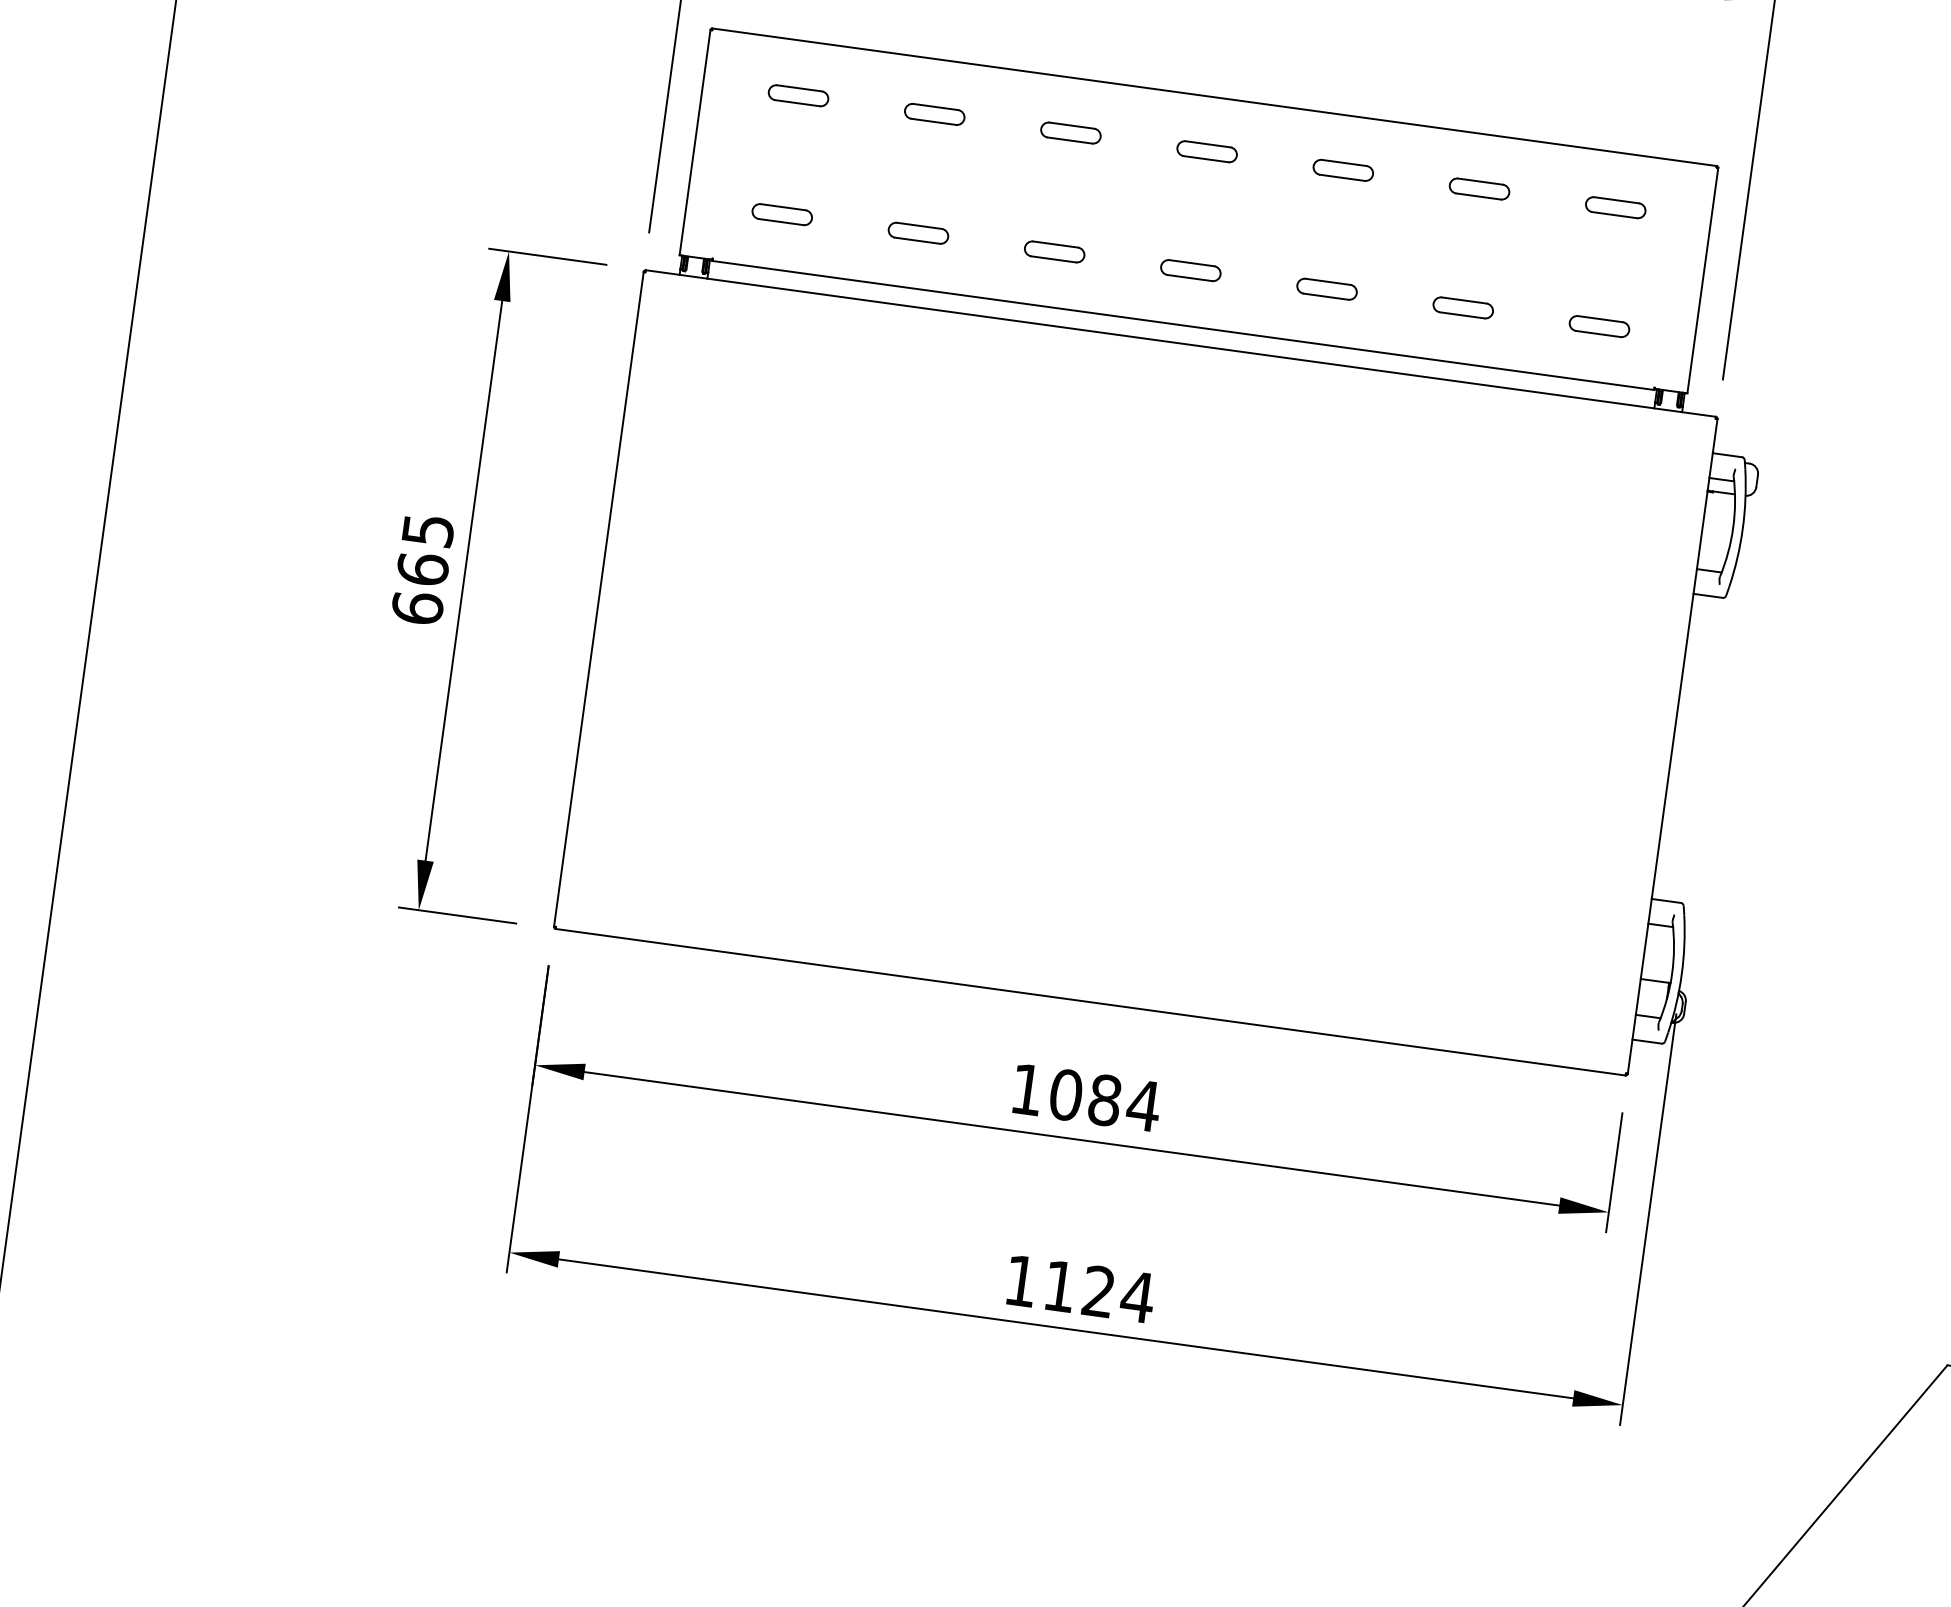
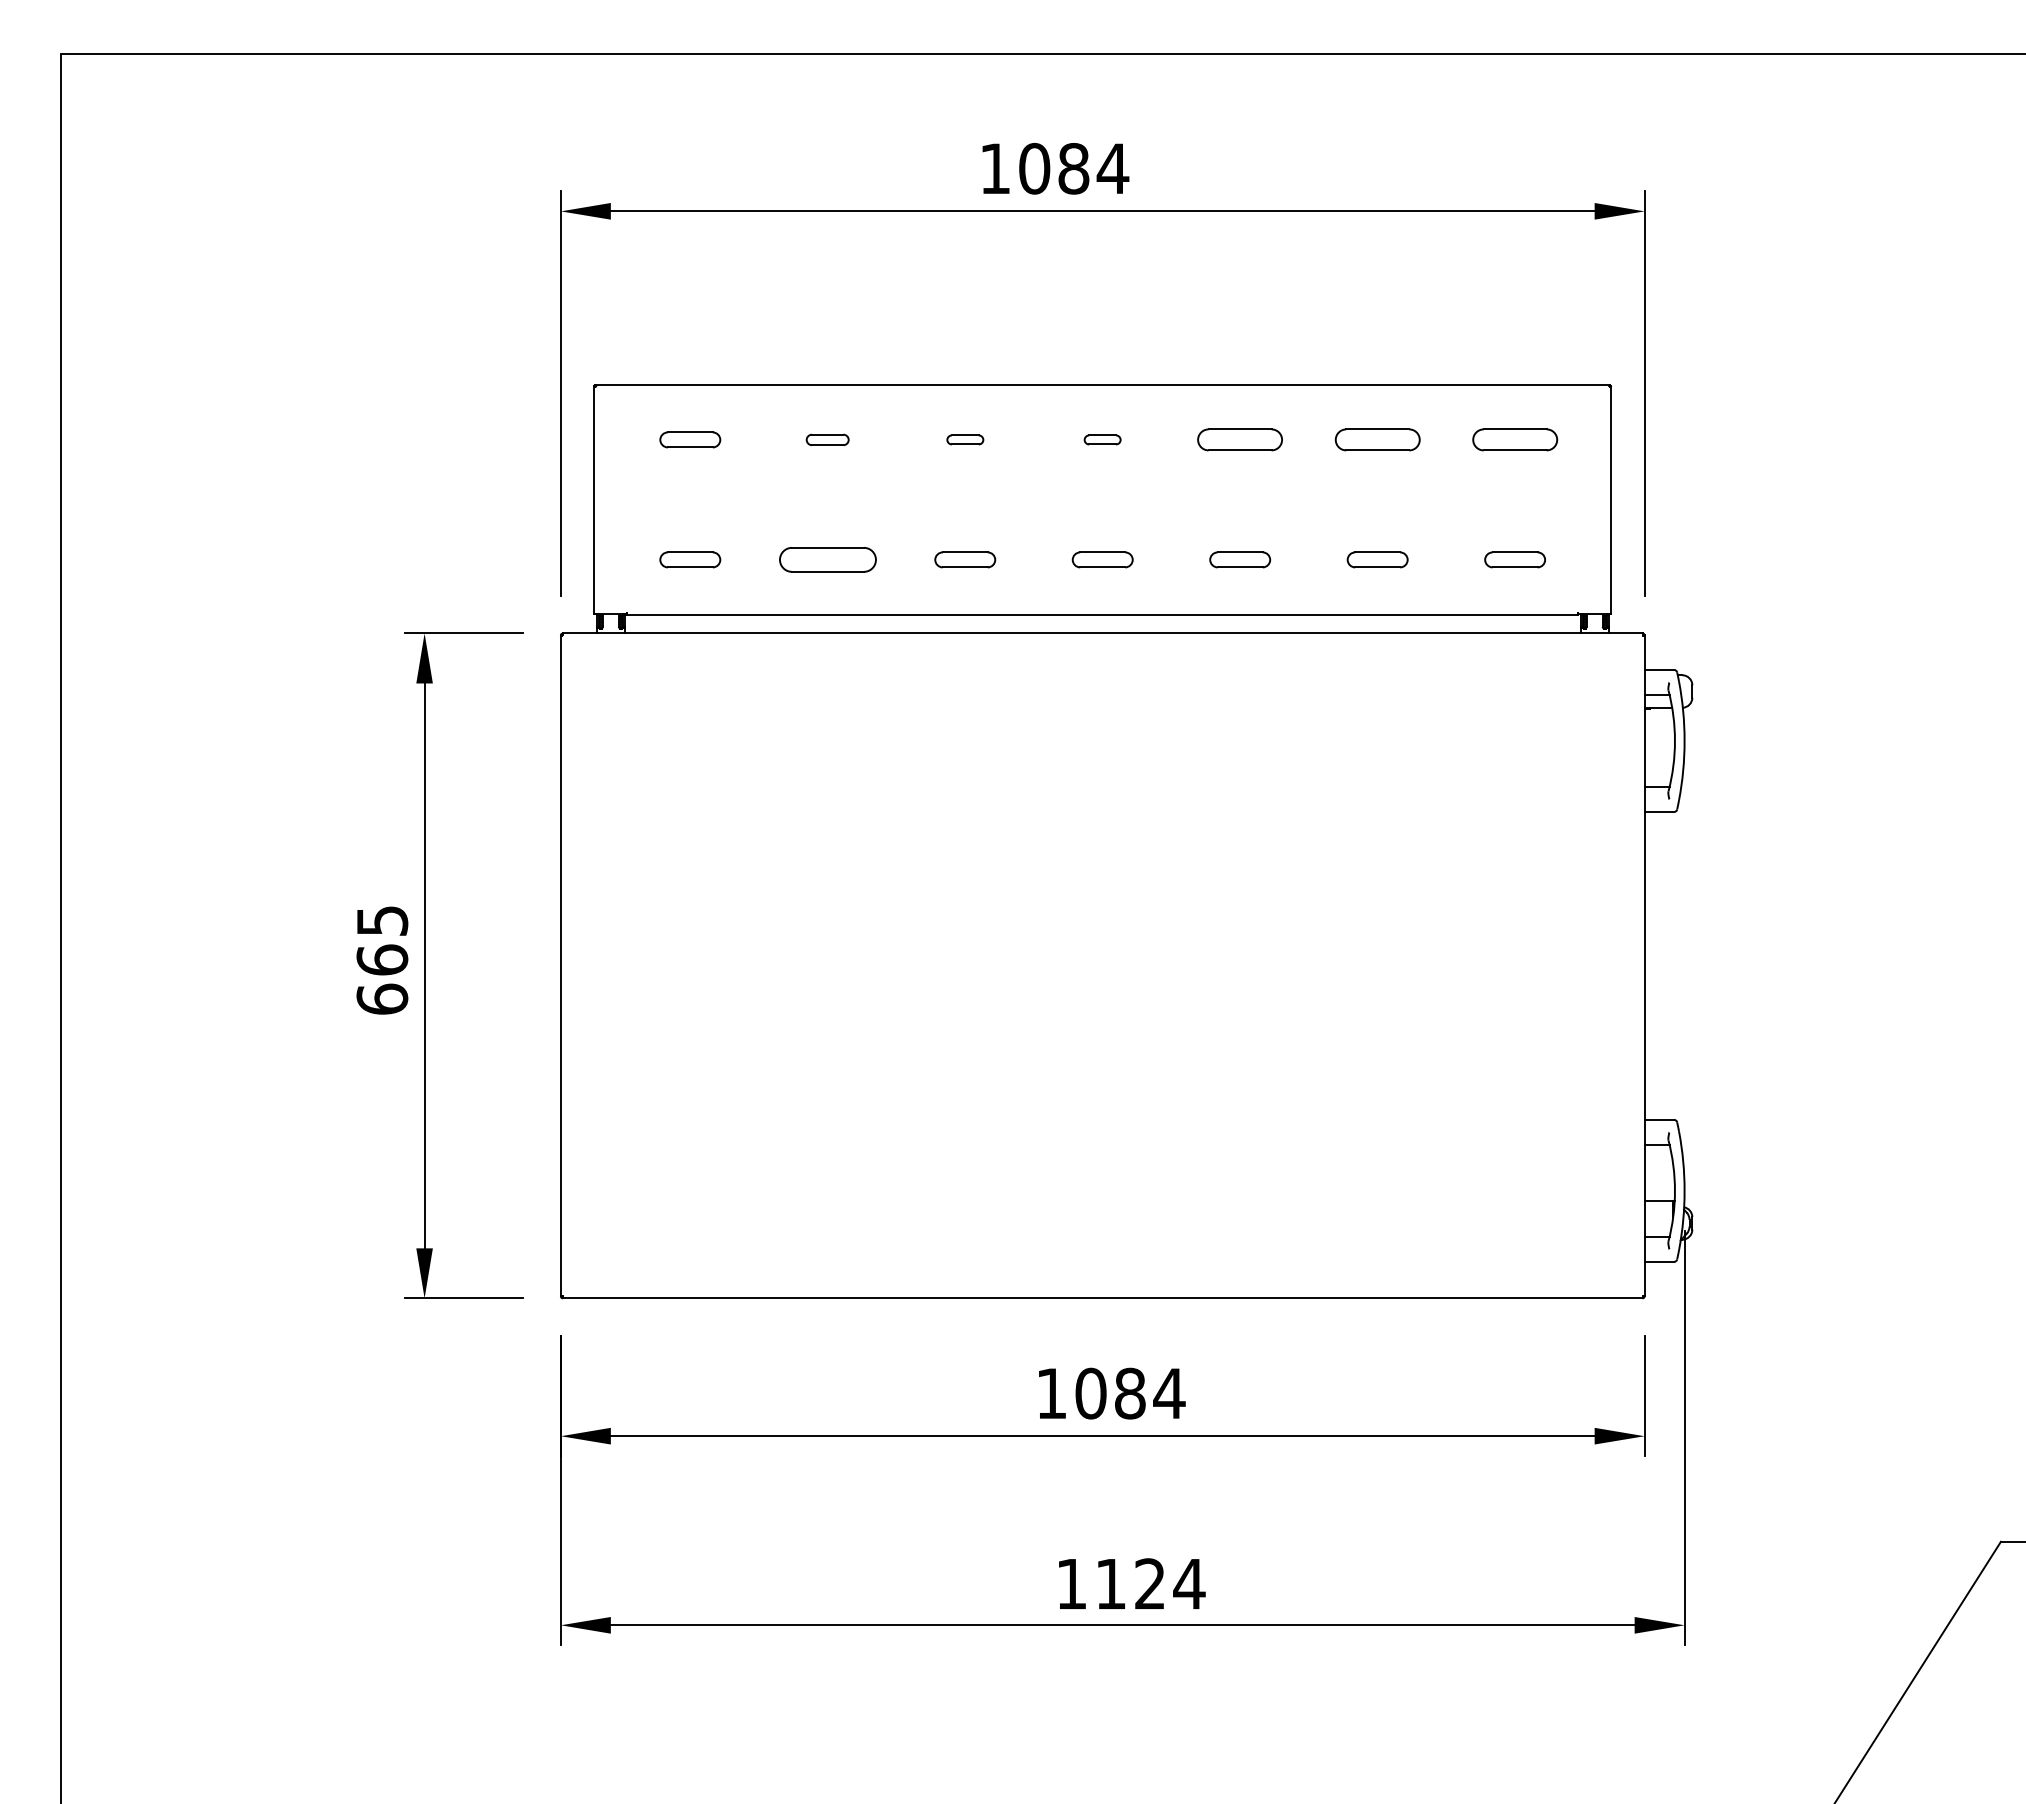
part: (934, 113) -> (827, 439), size x0.7
part: (1071, 132) -> (965, 439), size x0.6
part: (1206, 151) -> (1102, 439), size x0.6
part: (1343, 170) -> (1240, 439), size x1.4
part: (1479, 188) -> (1377, 439), size x1.4
part: (1615, 207) -> (1514, 439), size x1.4
part: (918, 232) -> (827, 559), size x1.6

